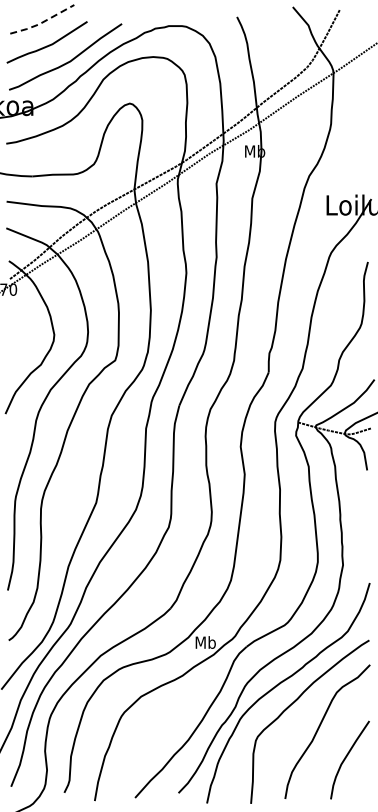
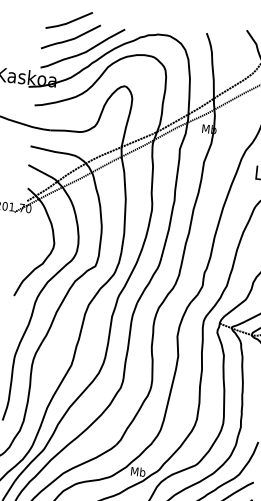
line: (42, 22) -> (69, 22), dashed -> solid

